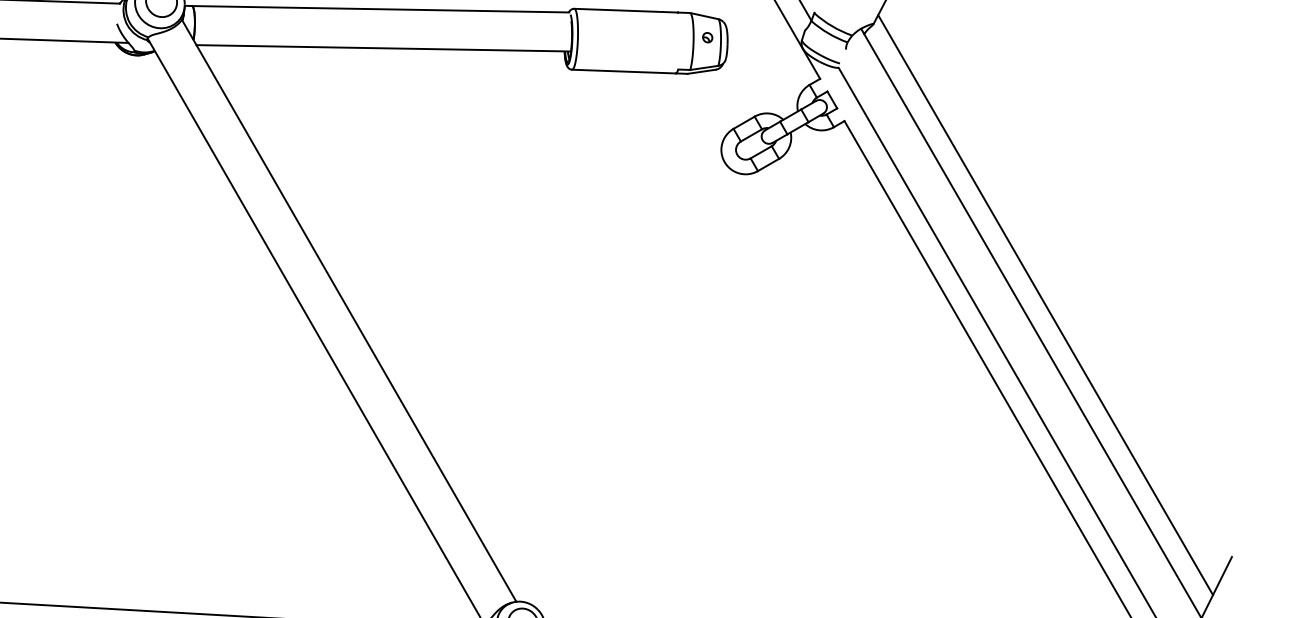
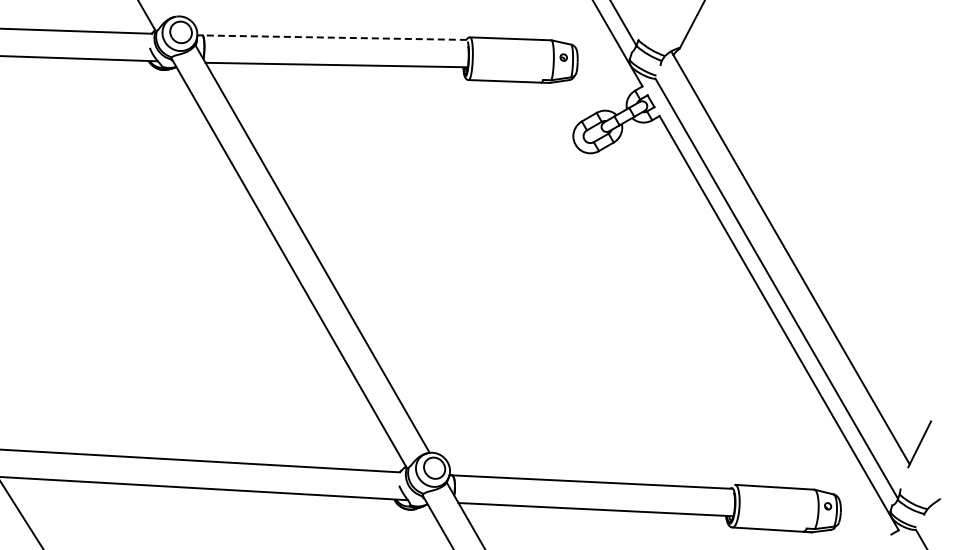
line: (380, 8) -> (334, 37), solid -> dashed
line: (1045, 304) -> (800, 244), removed

